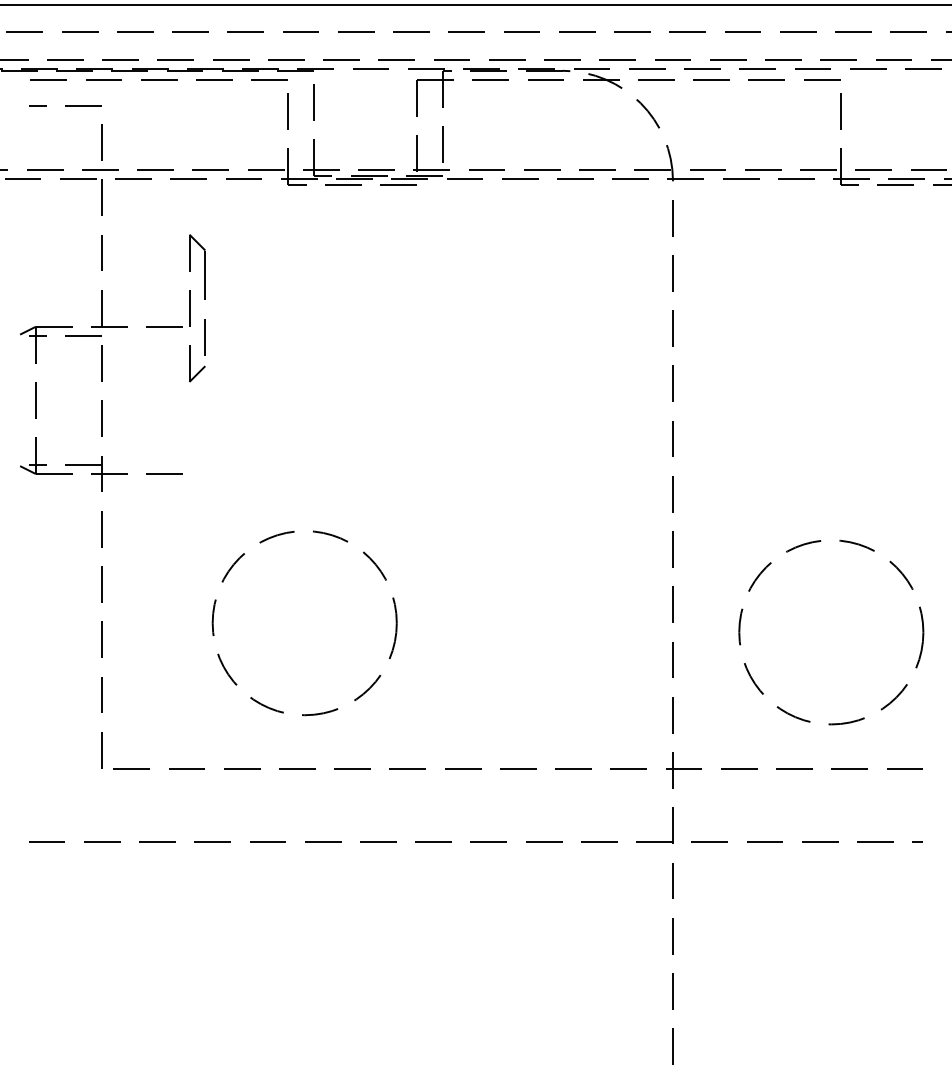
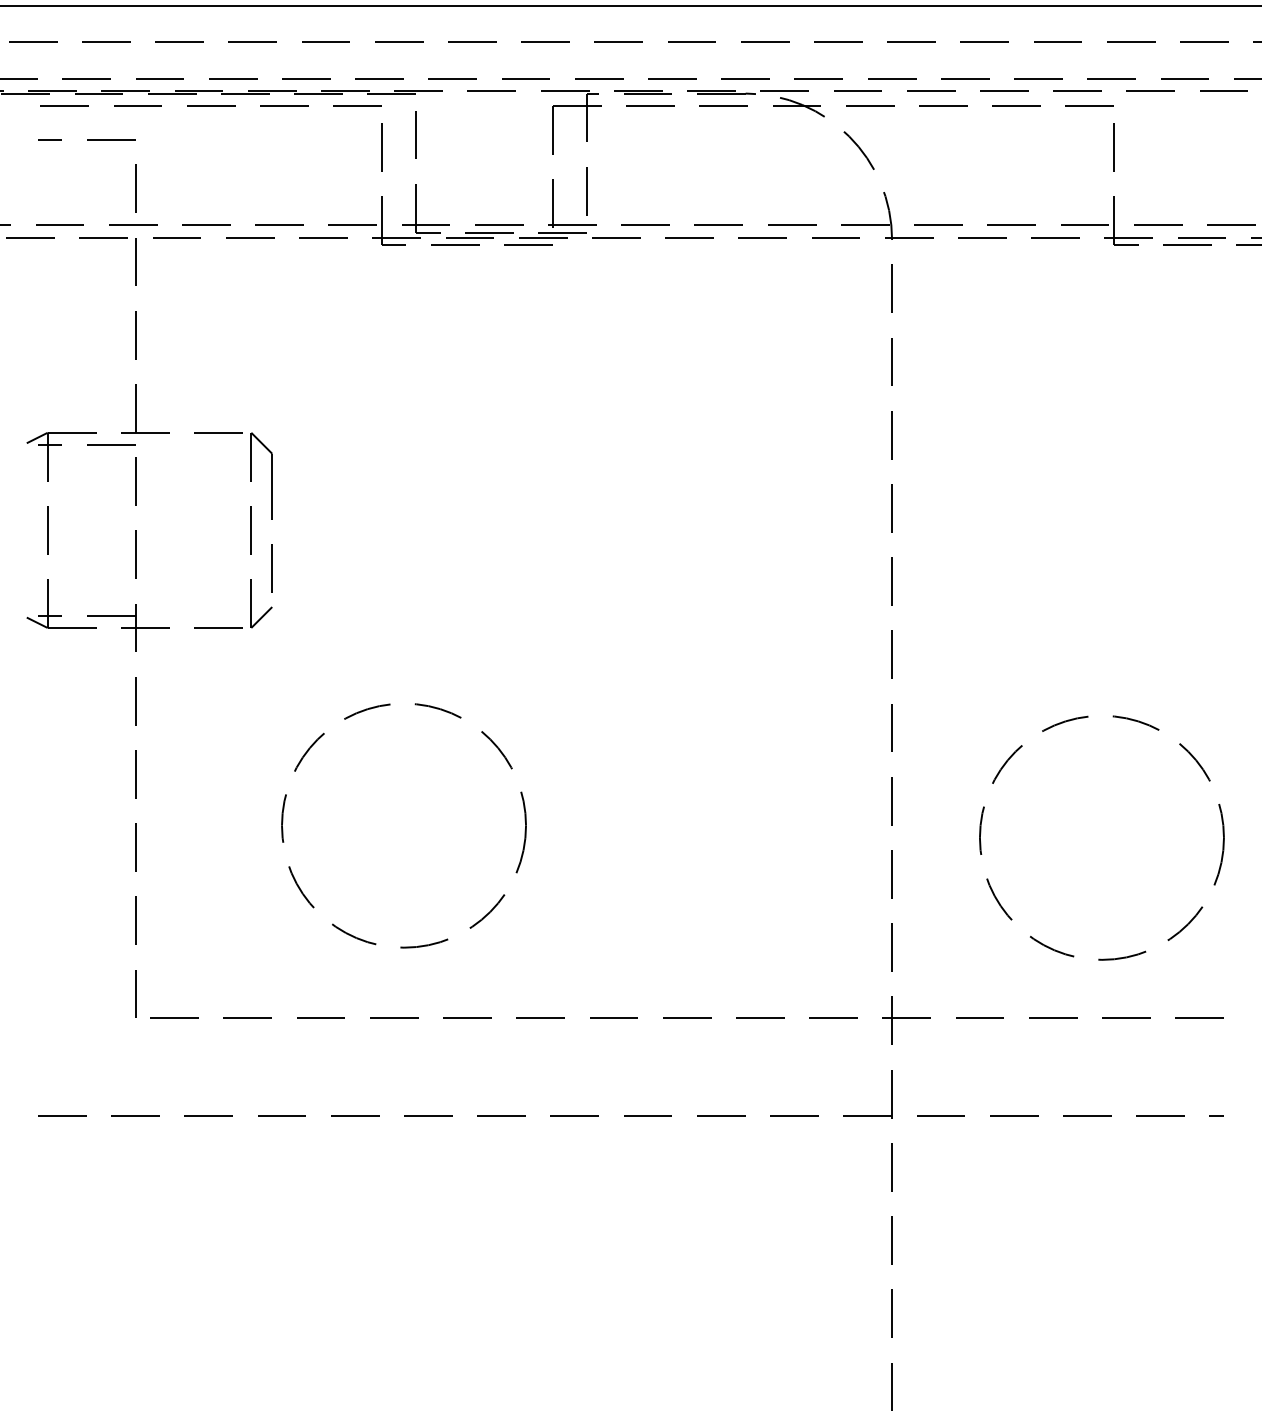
part: (189, 308) -> (251, 530), moved

